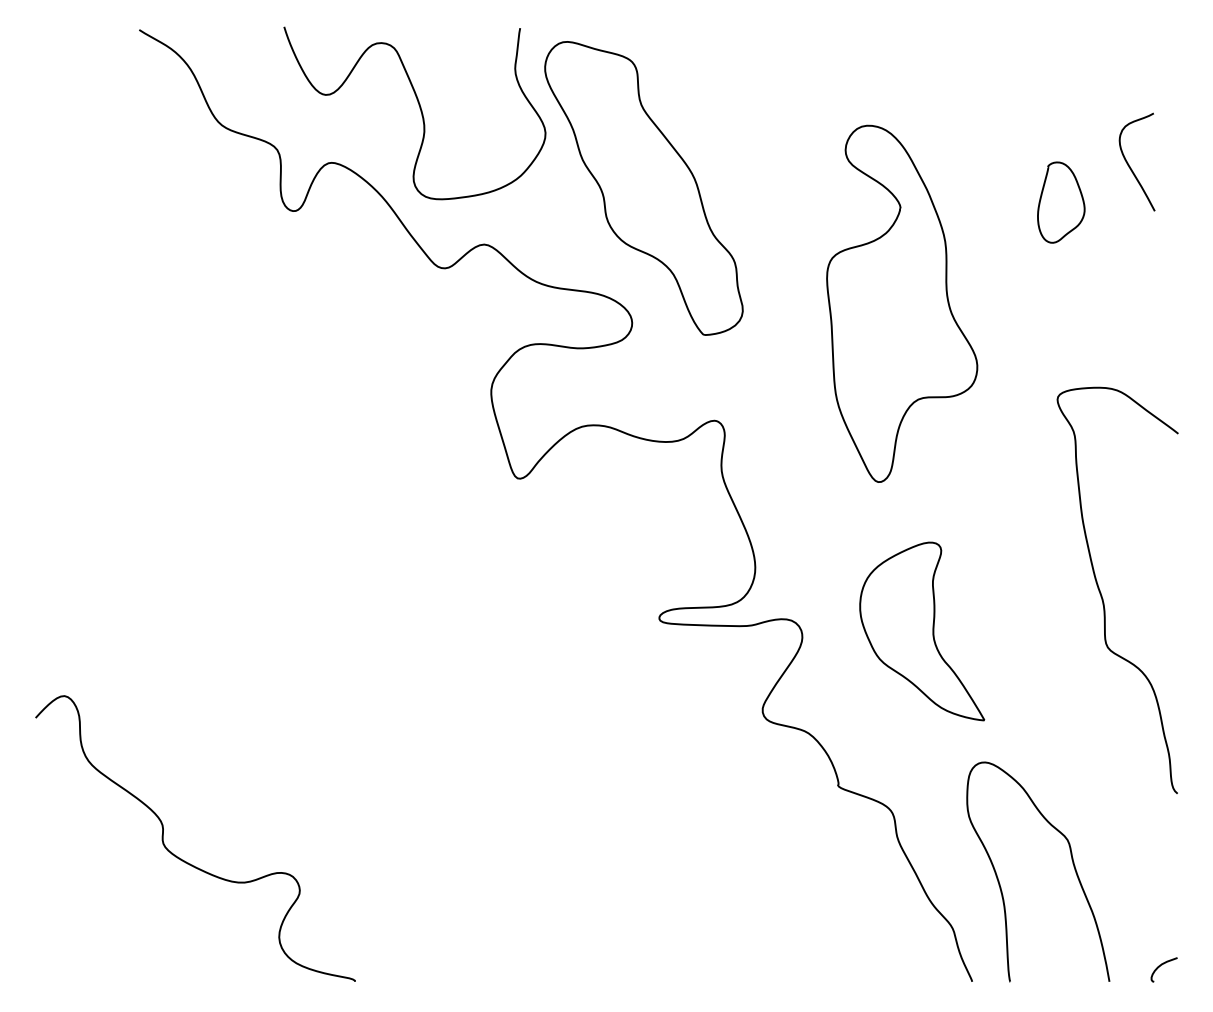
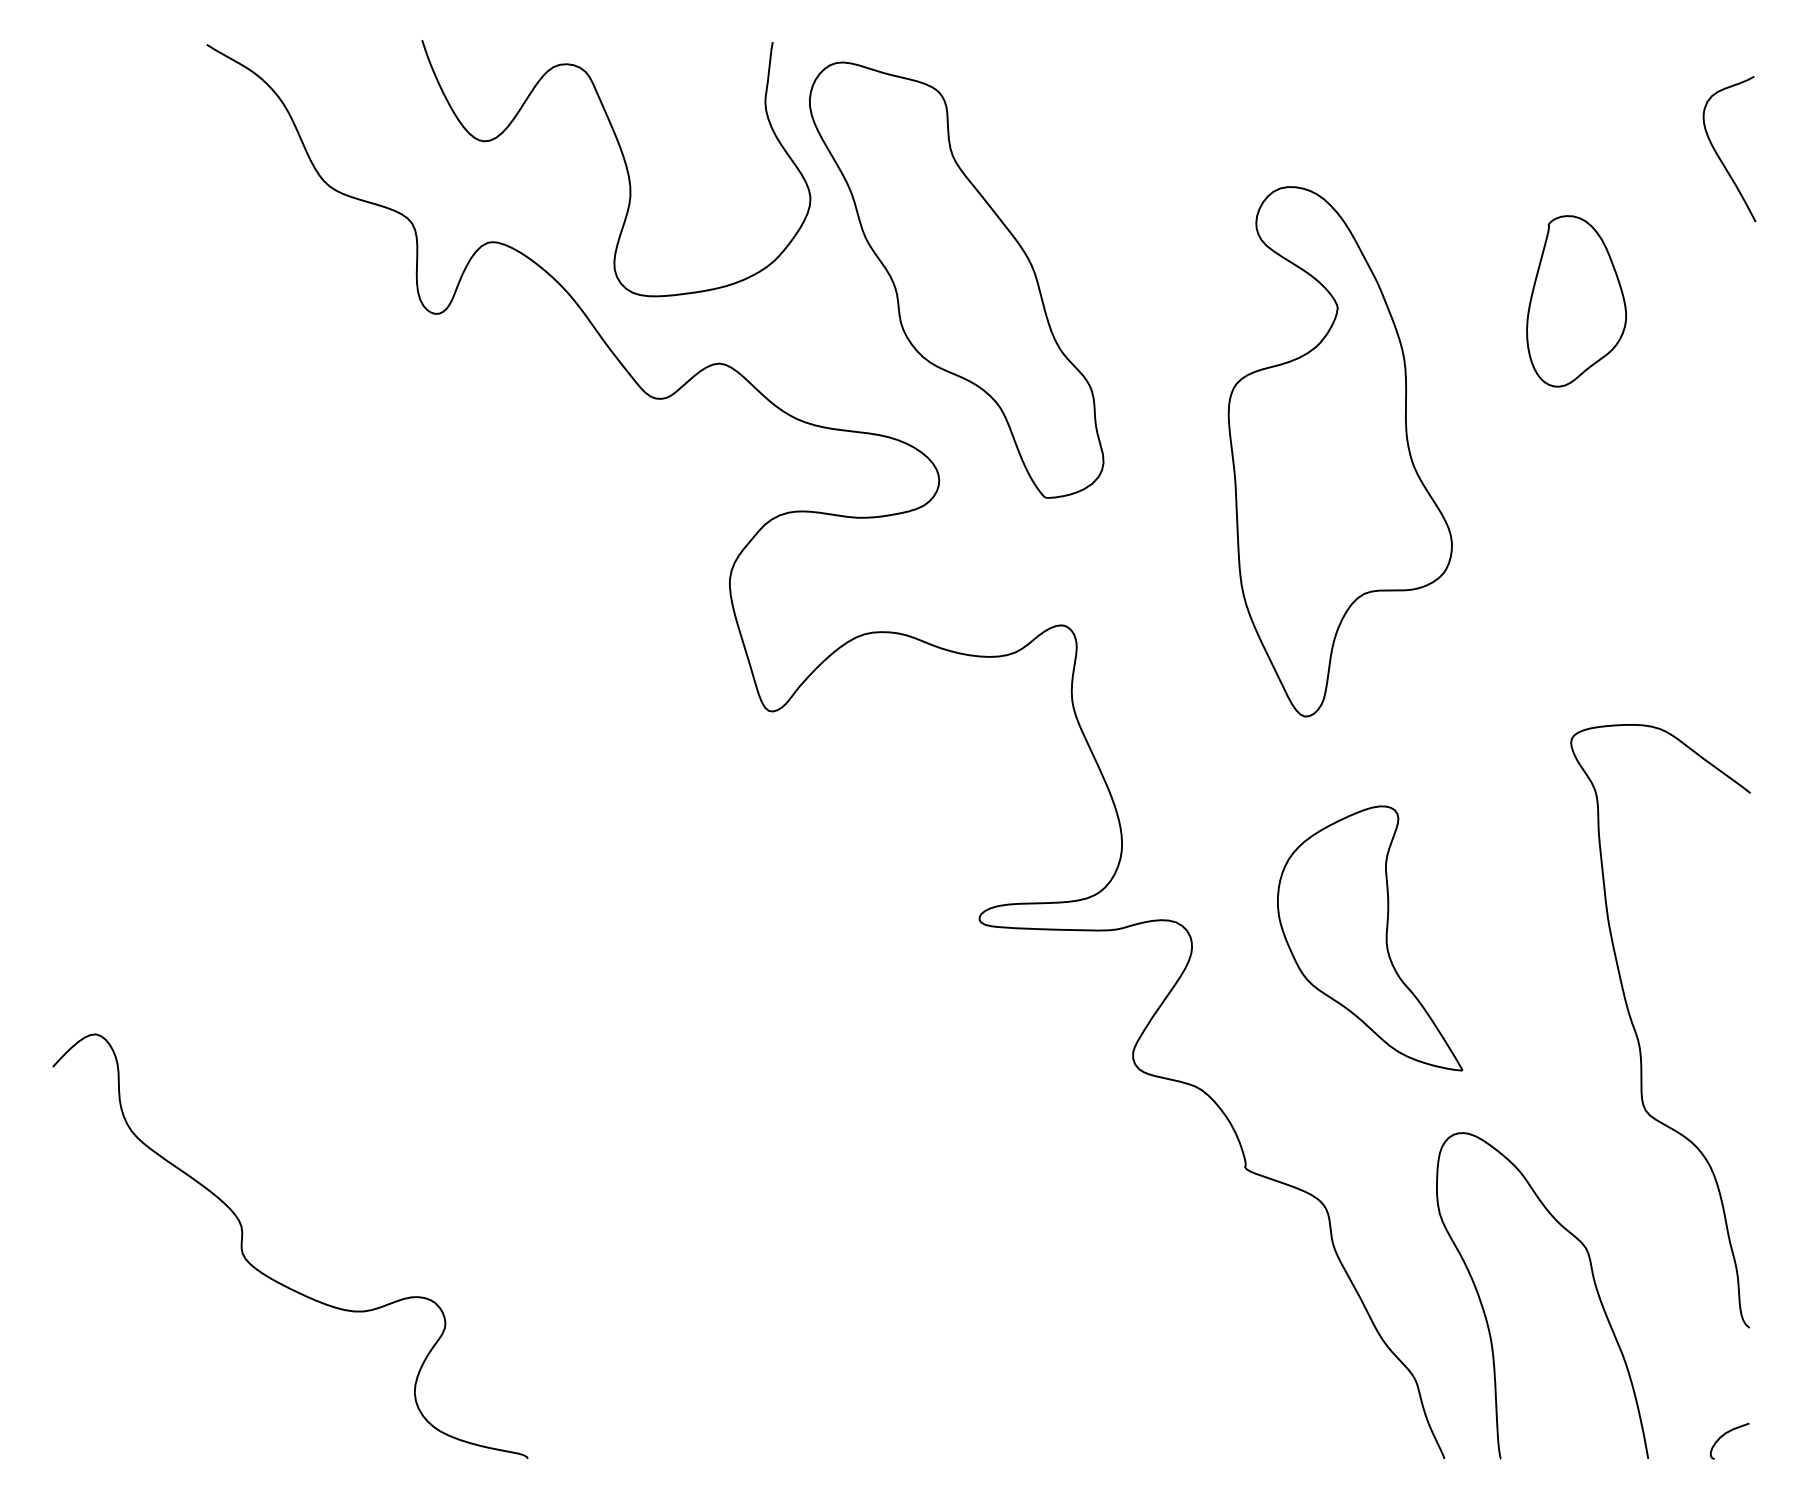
curve: (1129, 164) -> (1718, 152), moved
part: (1061, 202) -> (1576, 301), size x1.43
curve: (1102, 595) -> (1637, 1033), moved

